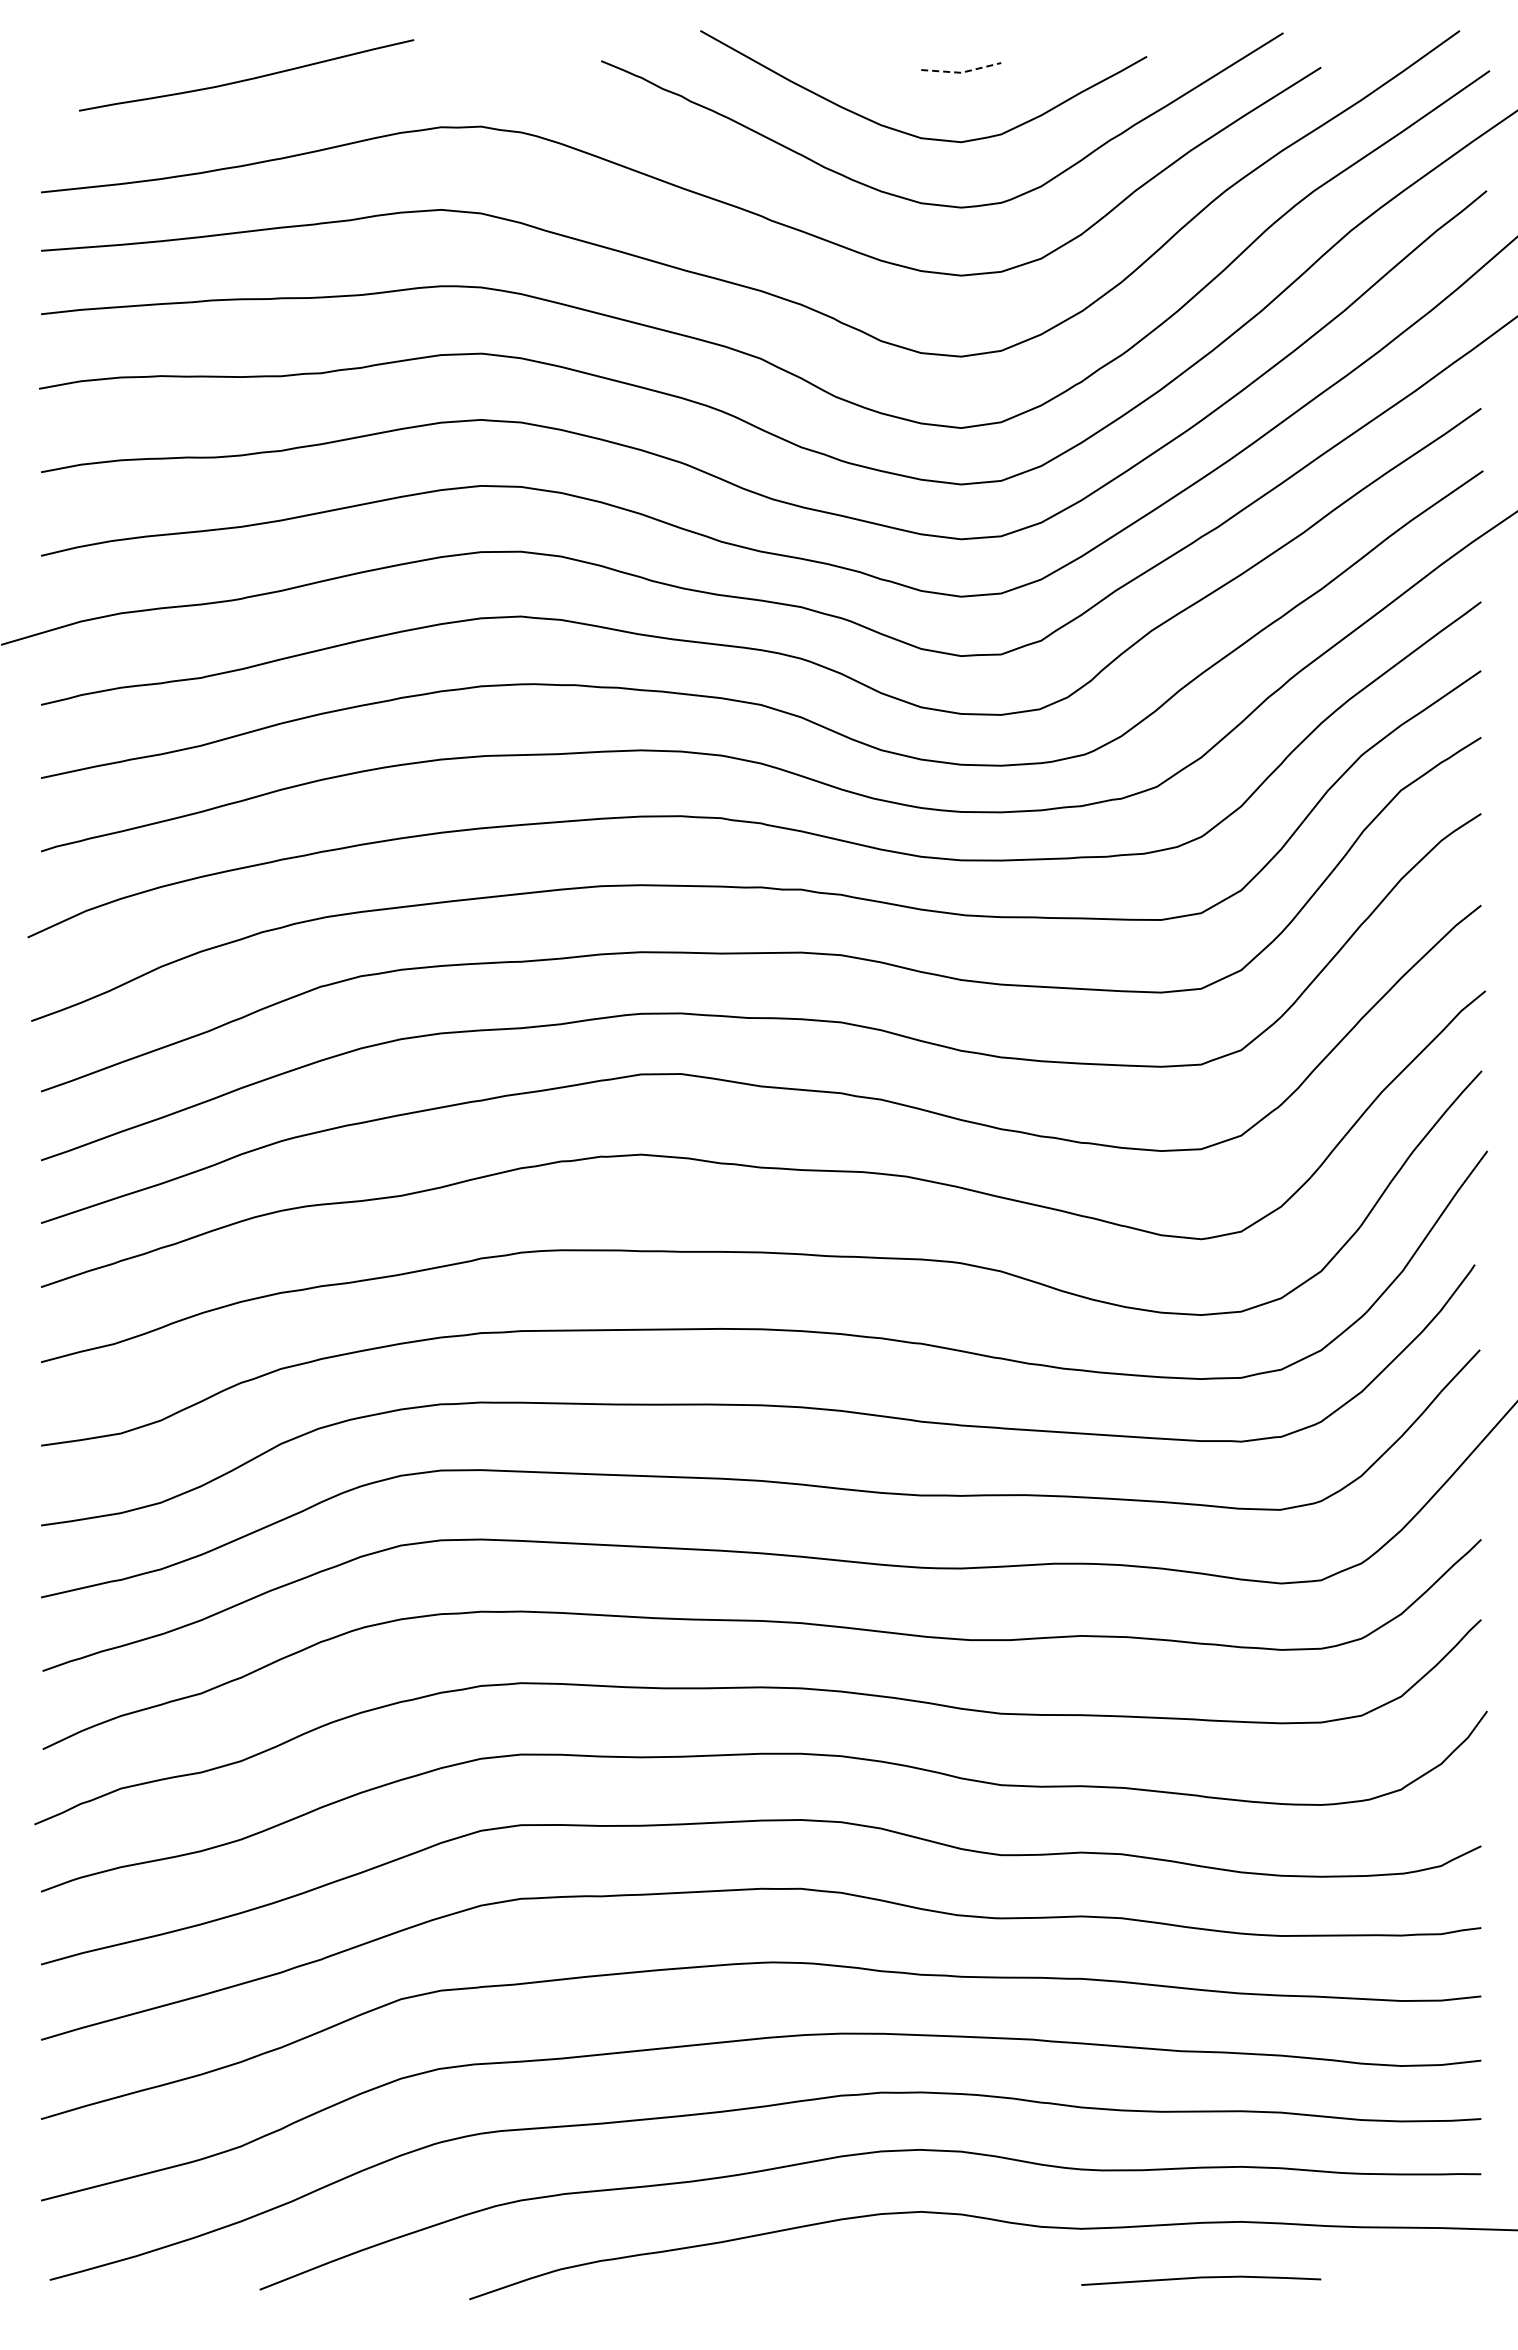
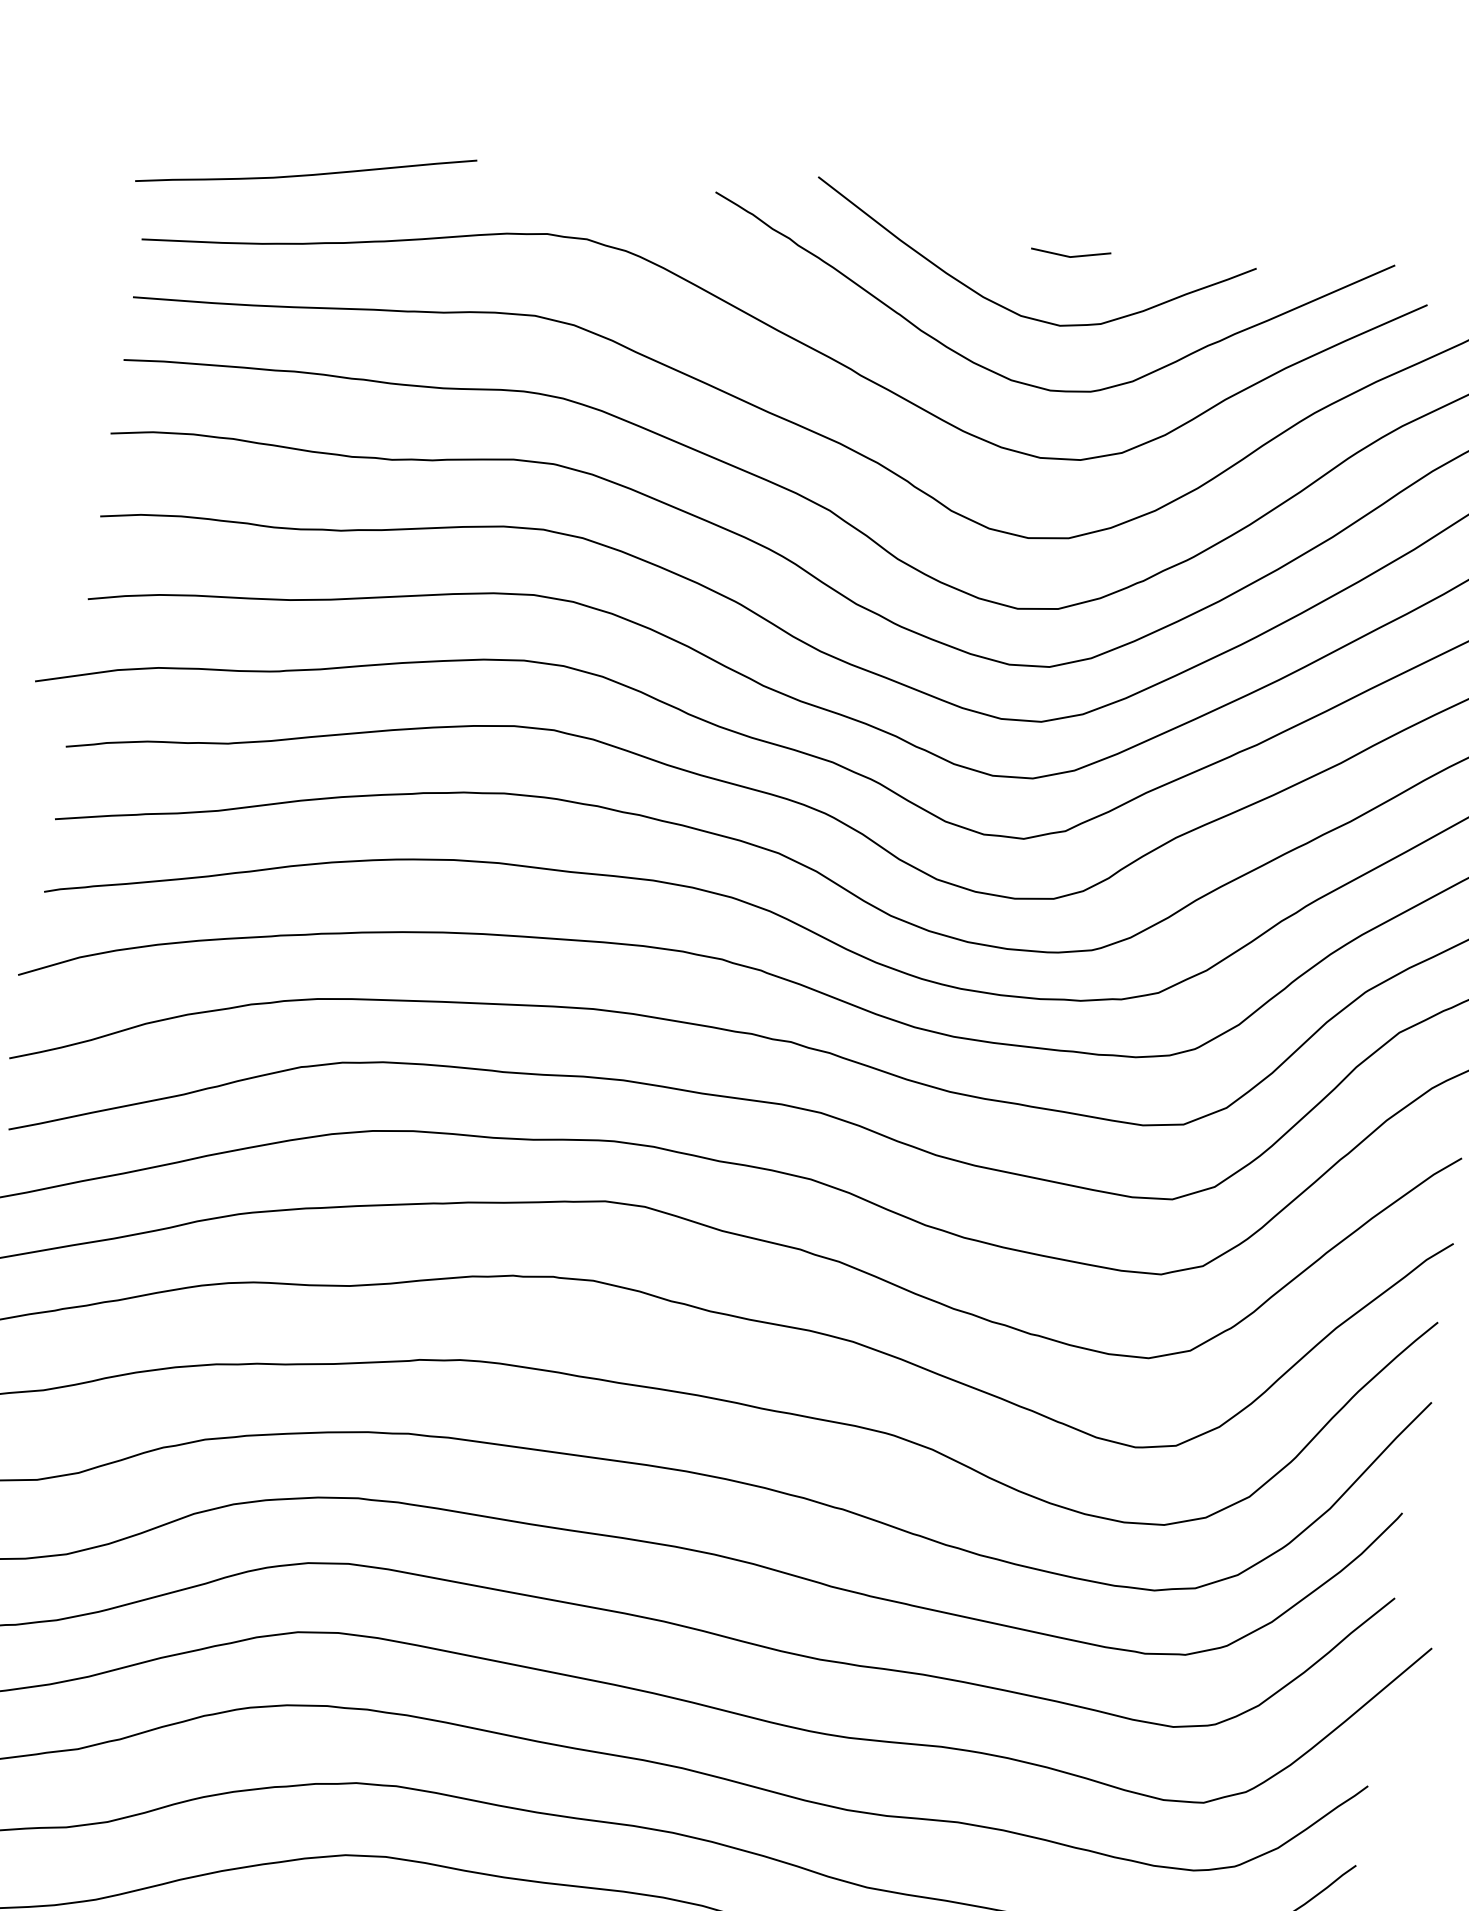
line: (961, 72) -> (1070, 256), dashed -> solid
curve: (248, 78) -> (307, 174), moved

